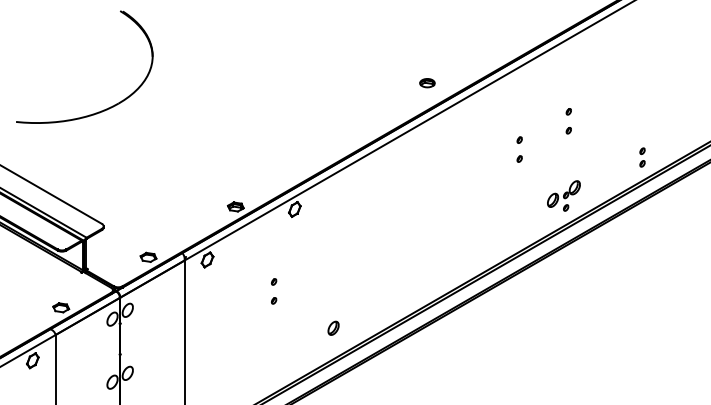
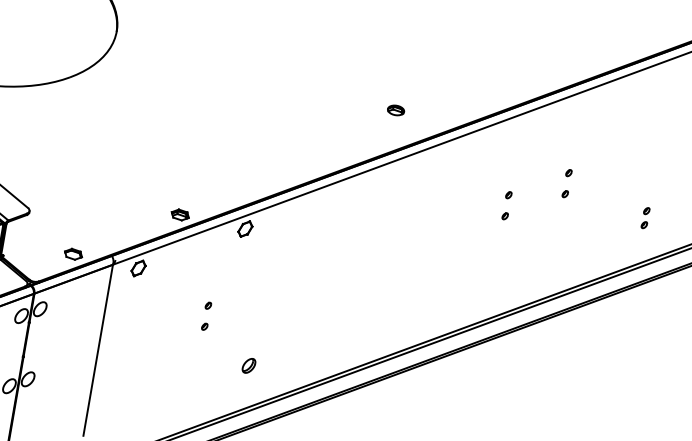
part: (427, 83) -> (396, 110), moved
part: (642, 157) -> (645, 218), moved
part: (563, 195) -> (546, 265), removed
part: (333, 327) -> (249, 364), moved

